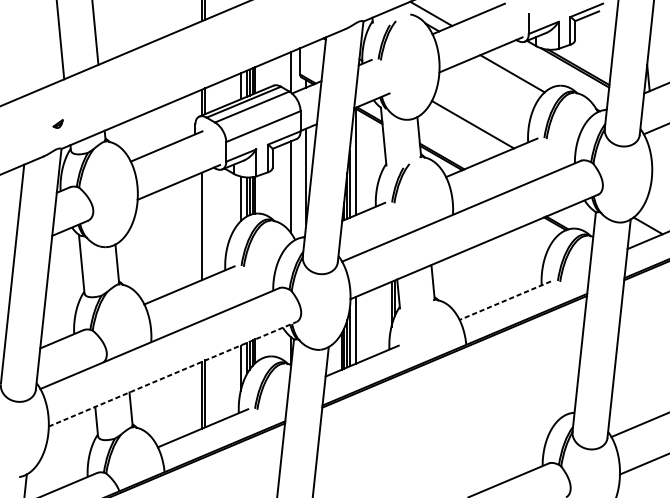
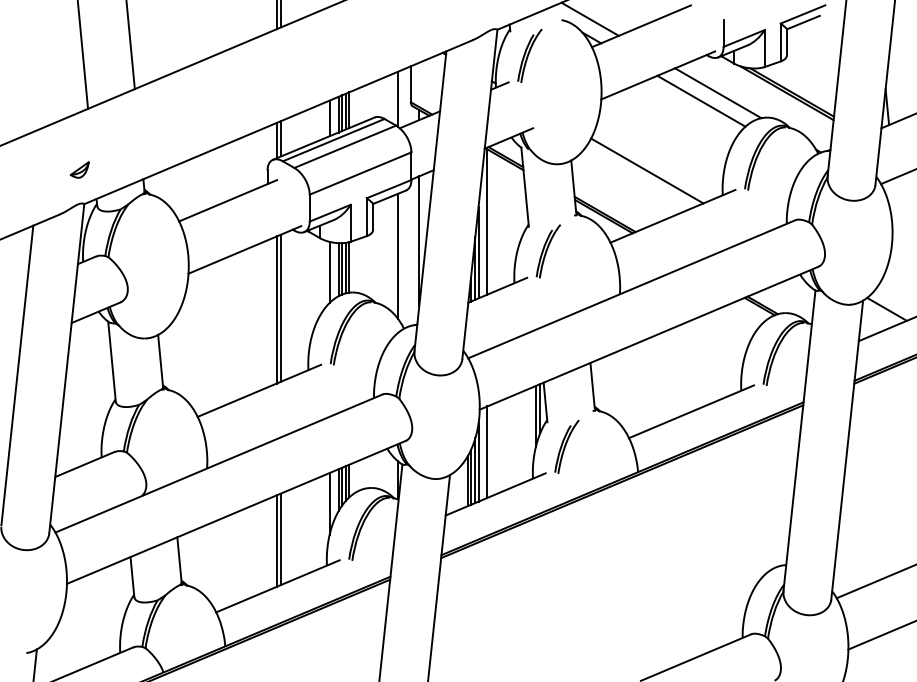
line: (525, 68) -> (718, 93), added
part: (57, 123) -> (79, 169), size x1.43
line: (205, 224) -> (281, 307), added
line: (505, 300) -> (691, 411), dashed -> solid
part: (413, 326) -> (566, 446), added
line: (172, 374) -> (236, 512), dashed -> solid

